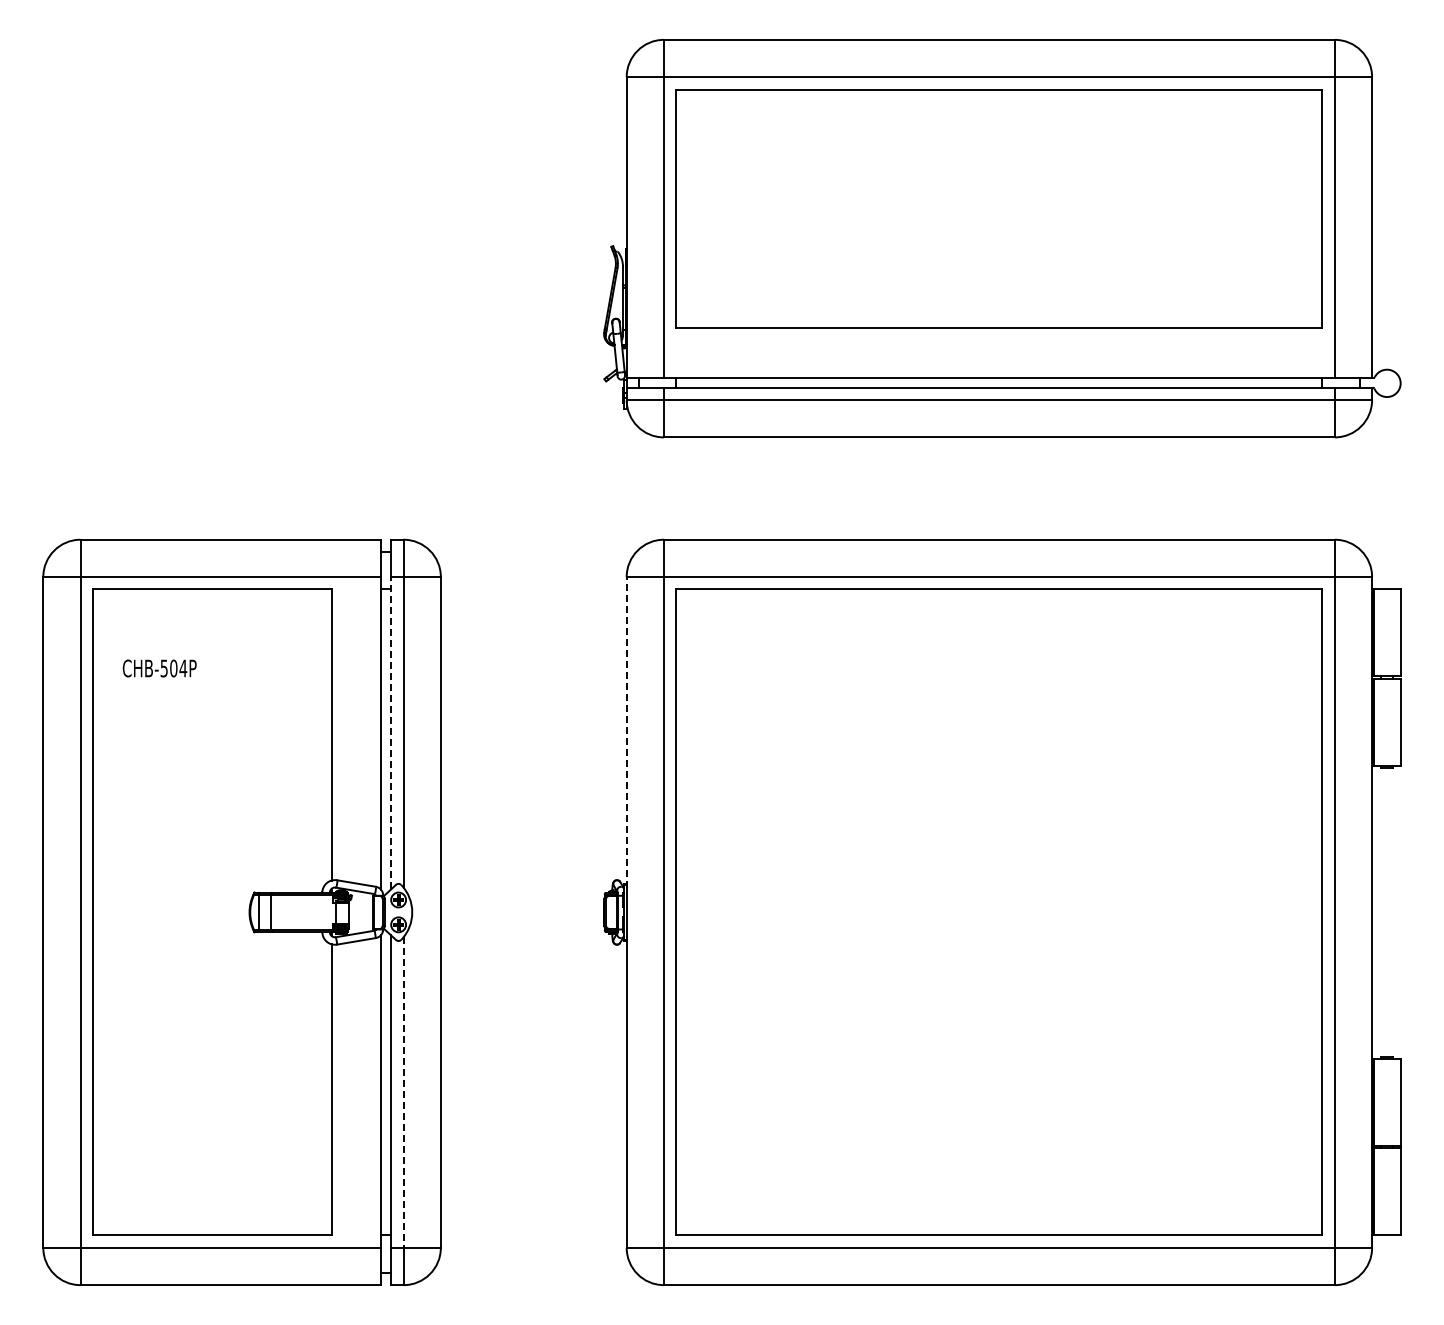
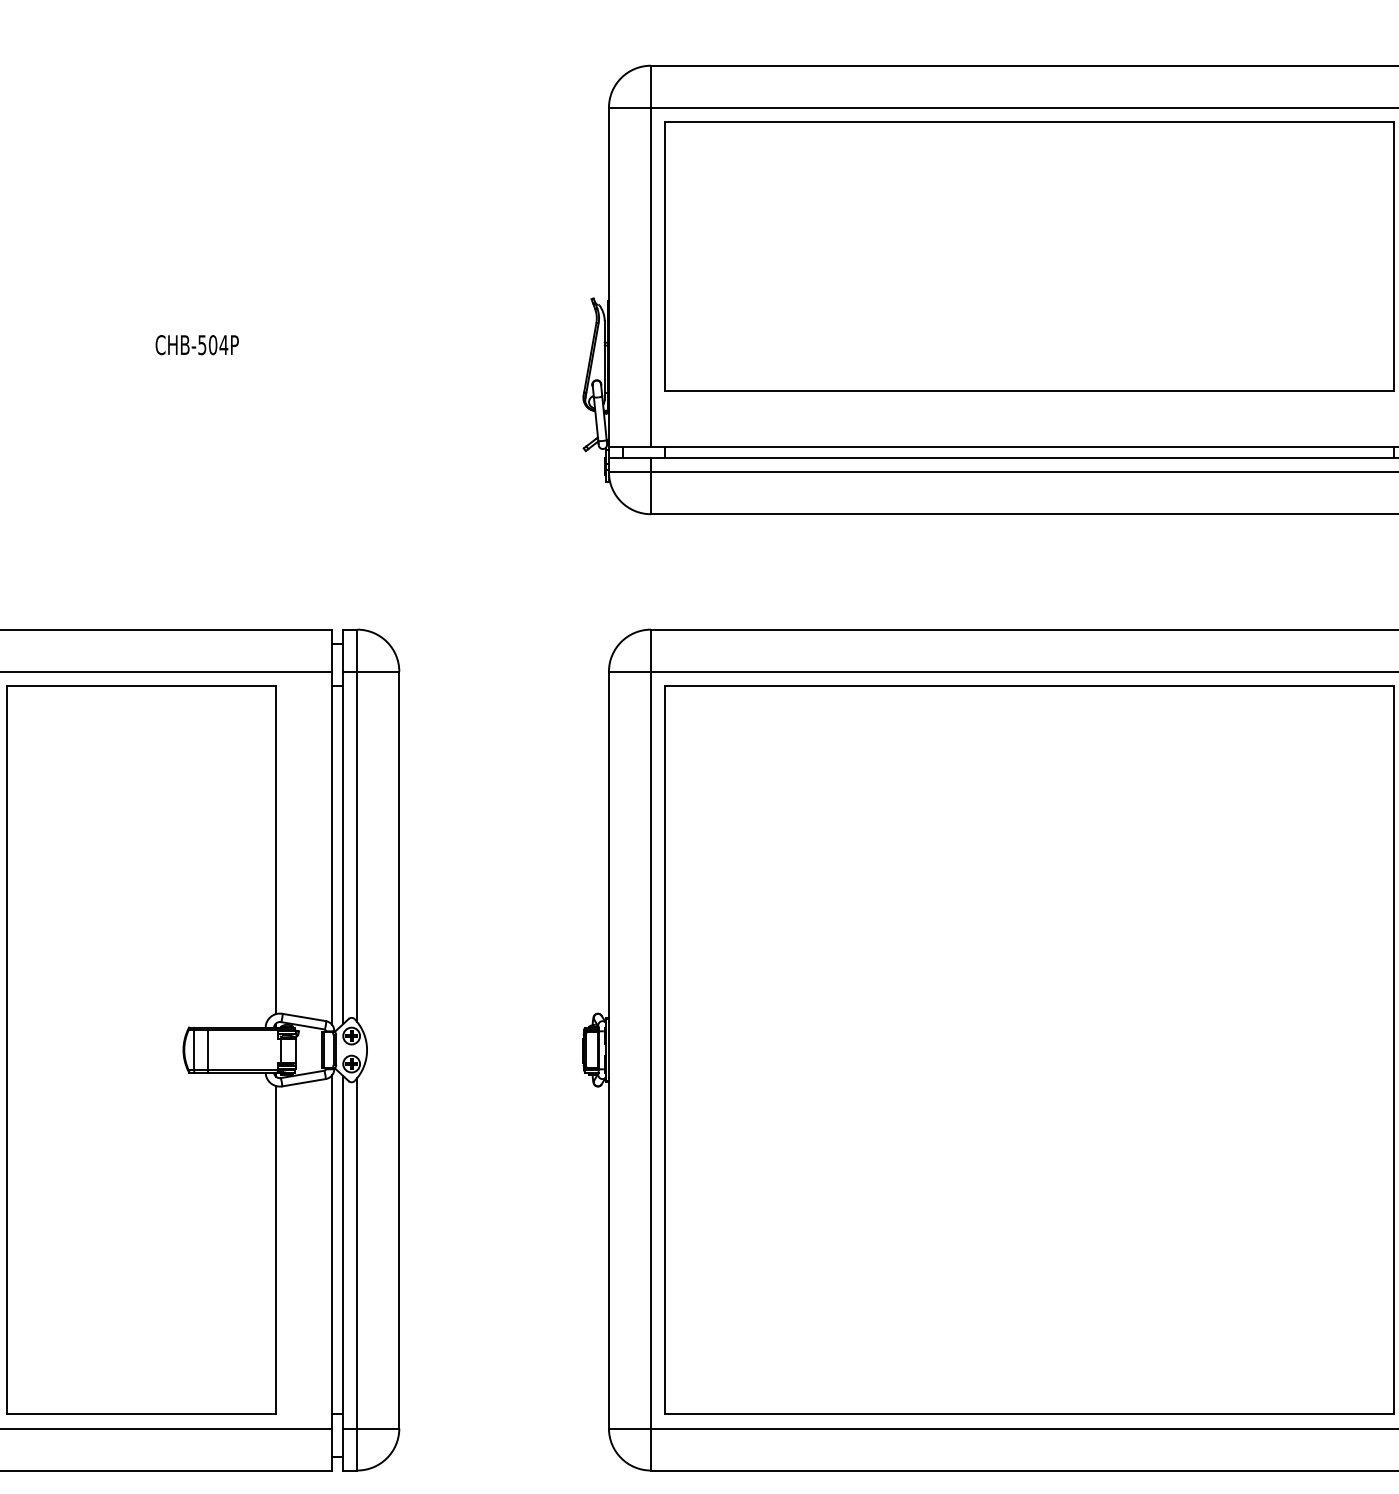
text: (159, 668) -> (196, 345), moved
line: (626, 731) -> (608, 845), dashed -> solid
line: (391, 732) -> (343, 847), dashed -> solid
line: (403, 1093) -> (357, 1254), dashed -> solid

